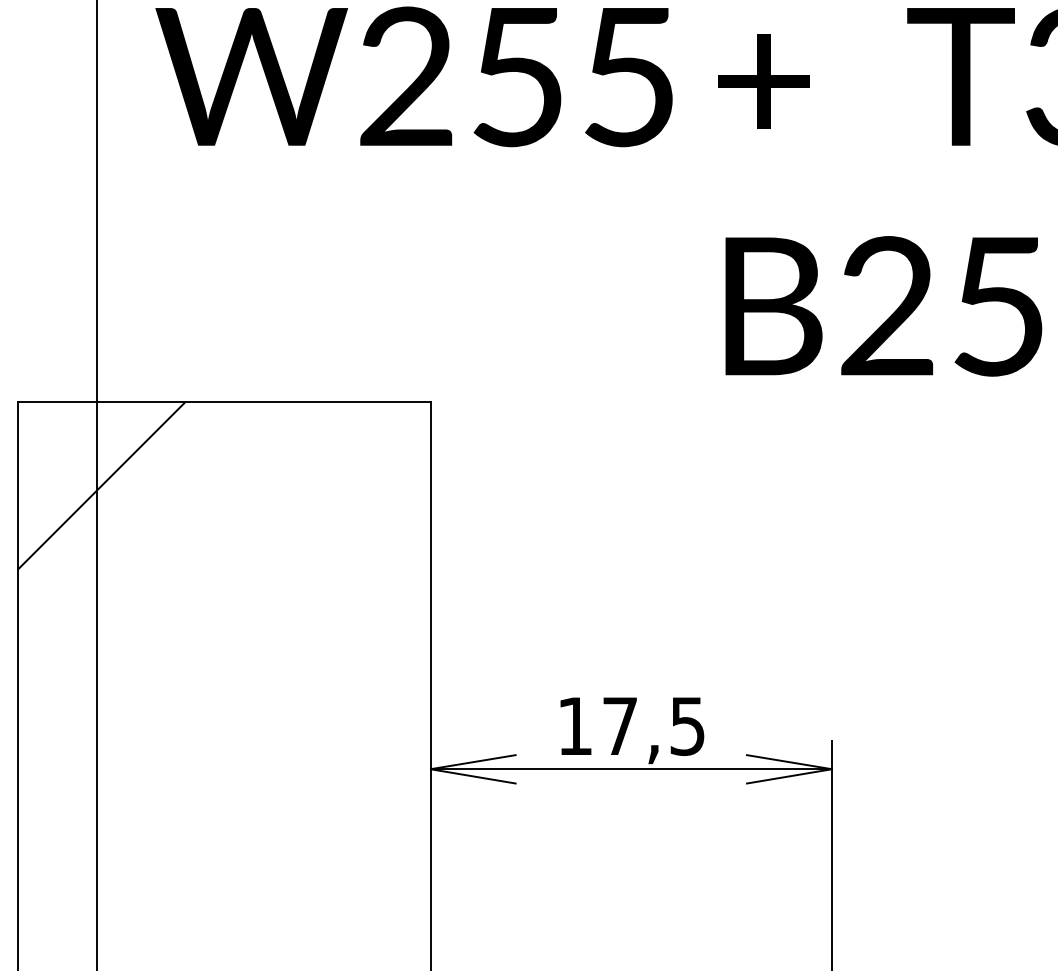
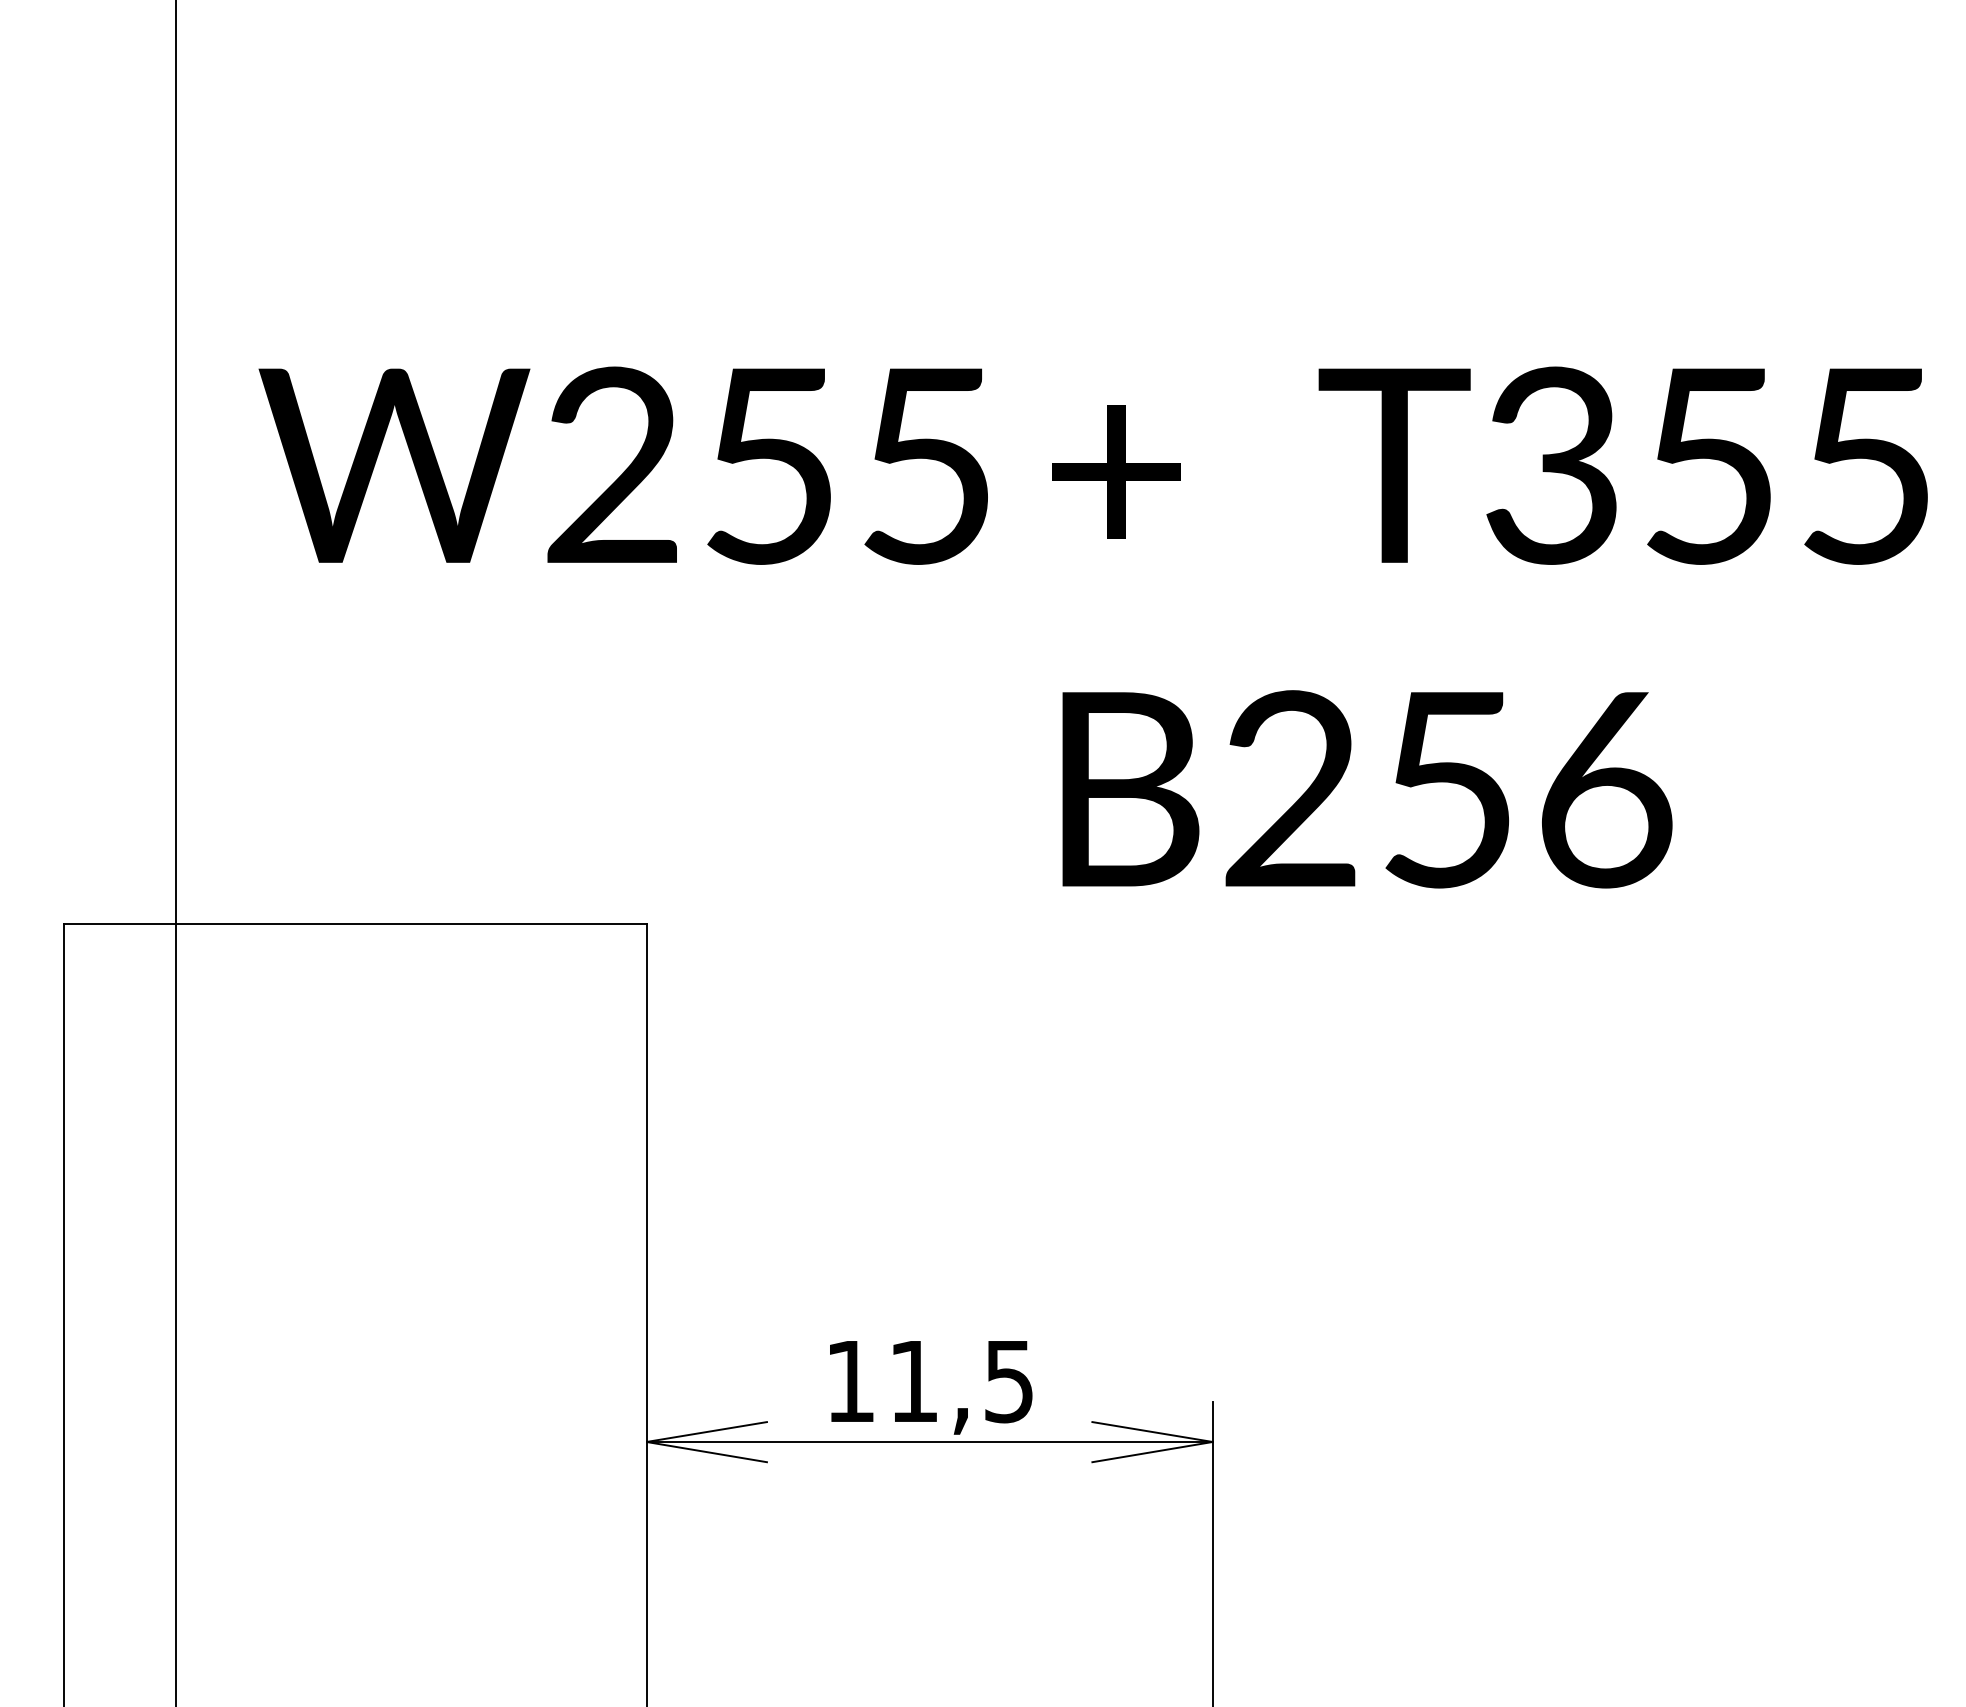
hatch: (101, 485) -> (182, 1042), removed
text: (619, 726) -> (913, 1381), 17,5 -> 11,5

